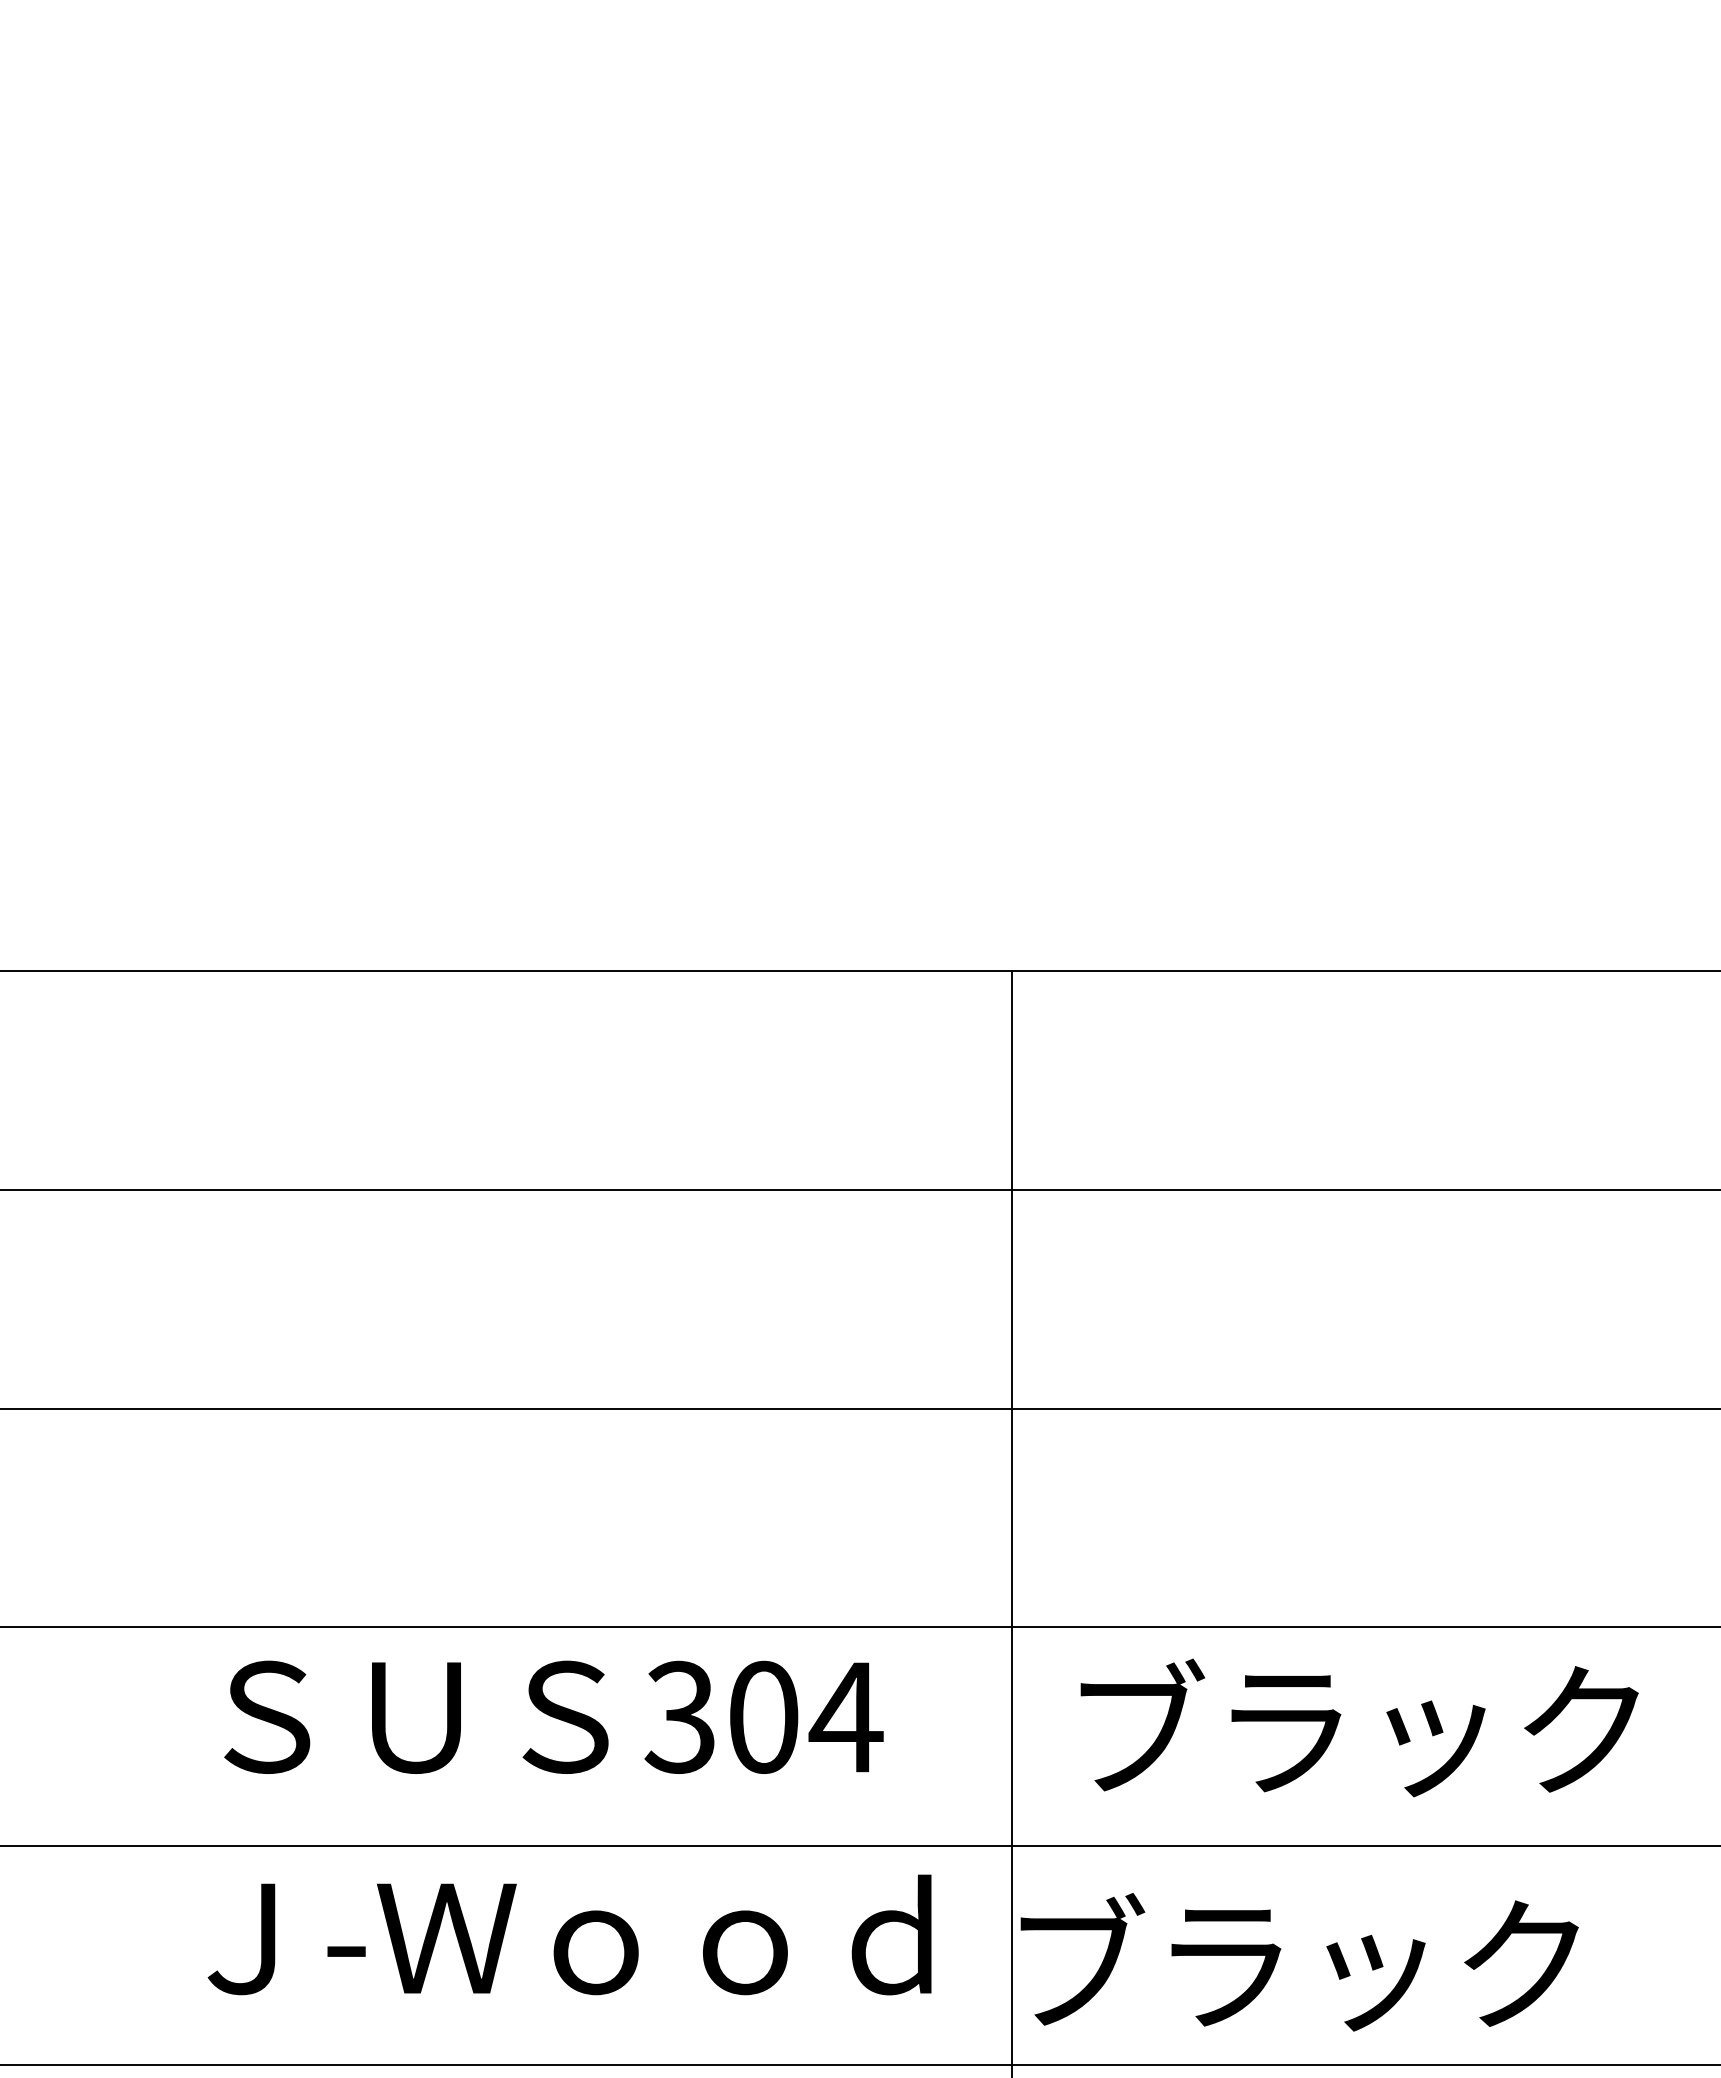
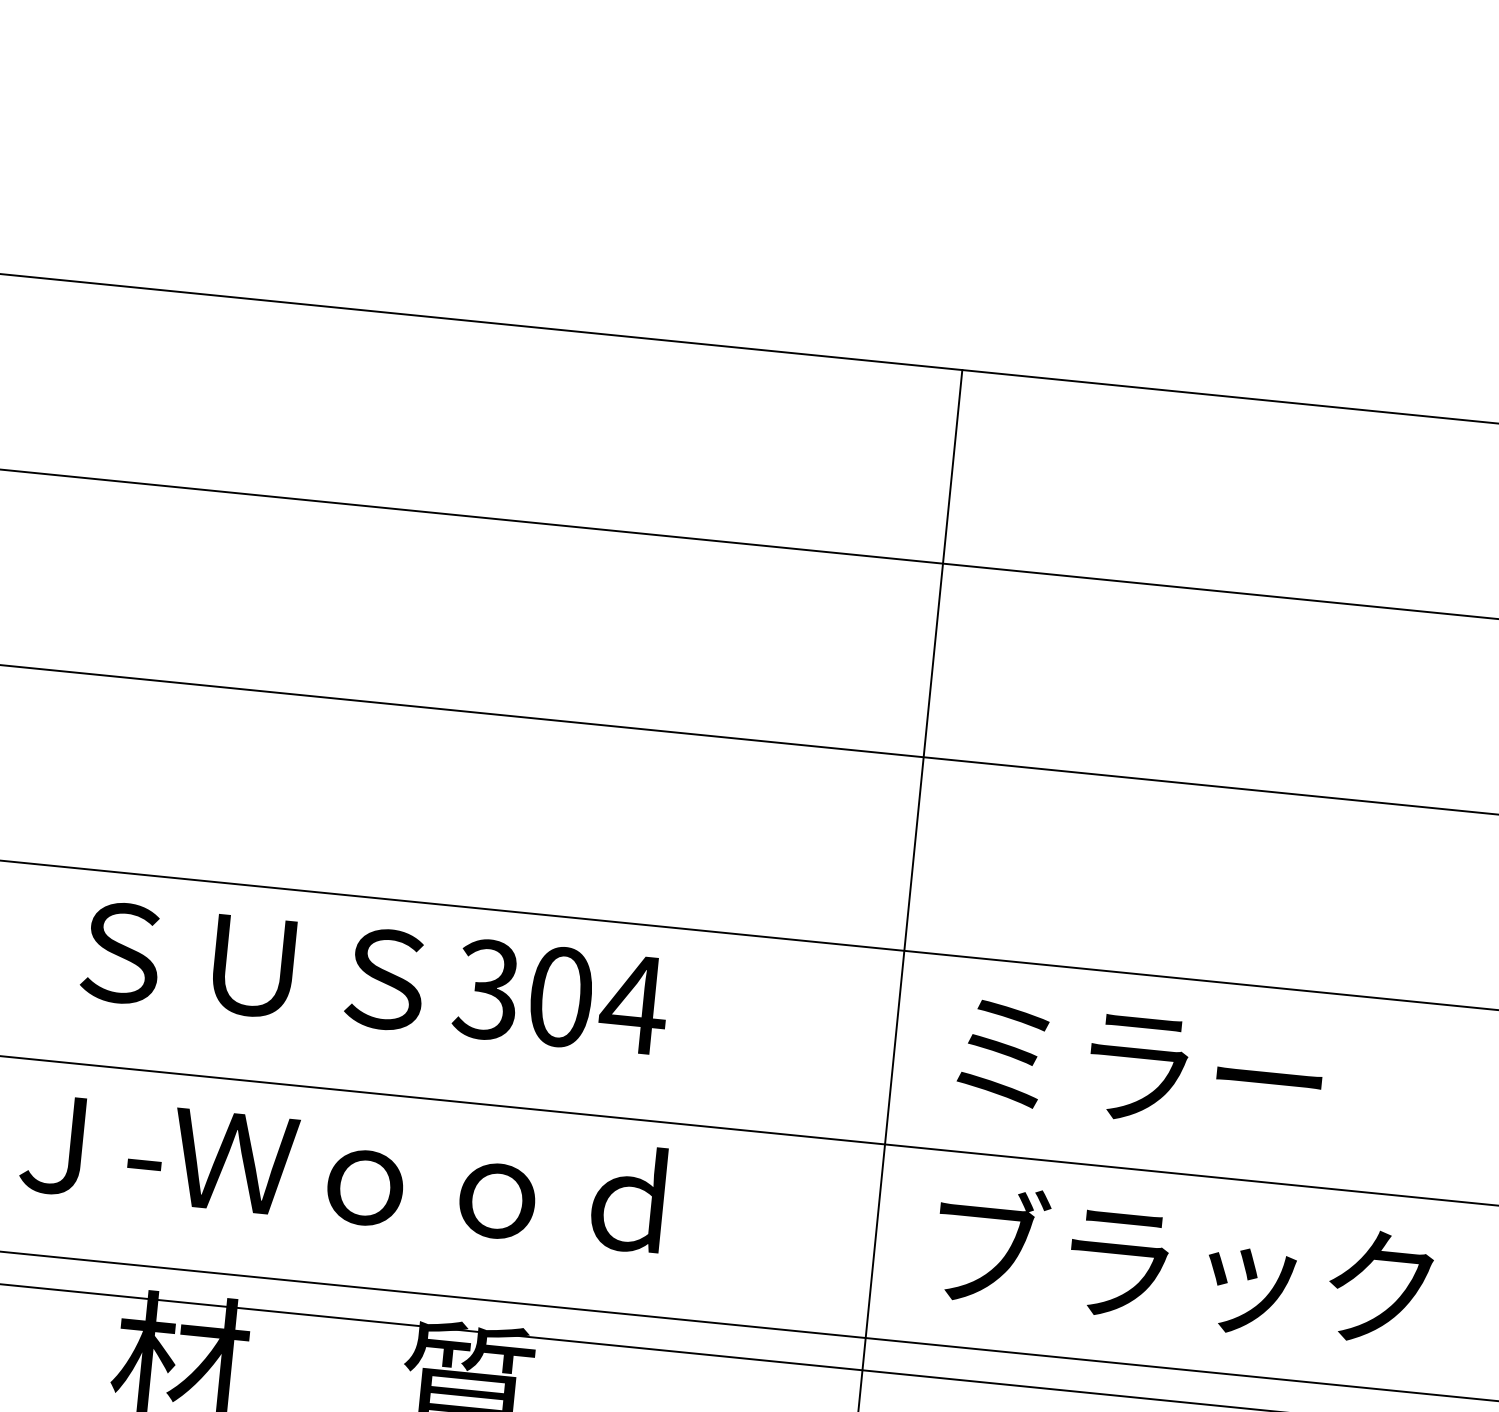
text: (553, 1716) -> (374, 977), moved
text: (1359, 1727) -> (1203, 1070), ブラック -> ミラー
text: (569, 1934) -> (343, 1169), moved
text: (1299, 1962) -> (1183, 1266), moved

